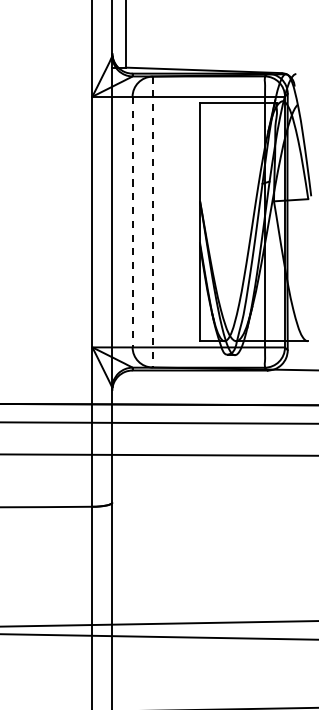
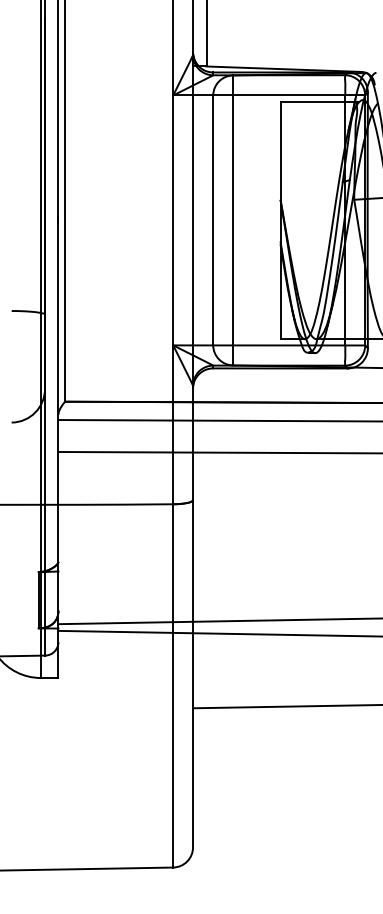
line: (132, 222) -> (213, 220), dashed -> solid
line: (152, 222) -> (233, 220), dashed -> solid

